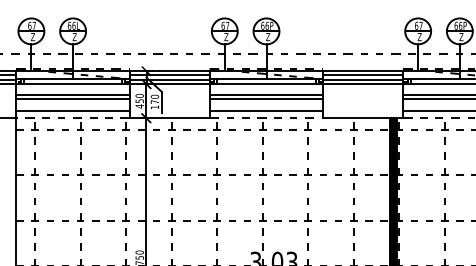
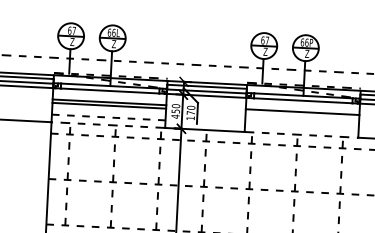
line: (266, 98) -> (302, 115), removed
line: (73, 110) -> (109, 117), solid -> dashed
line: (266, 110) -> (301, 127), removed

